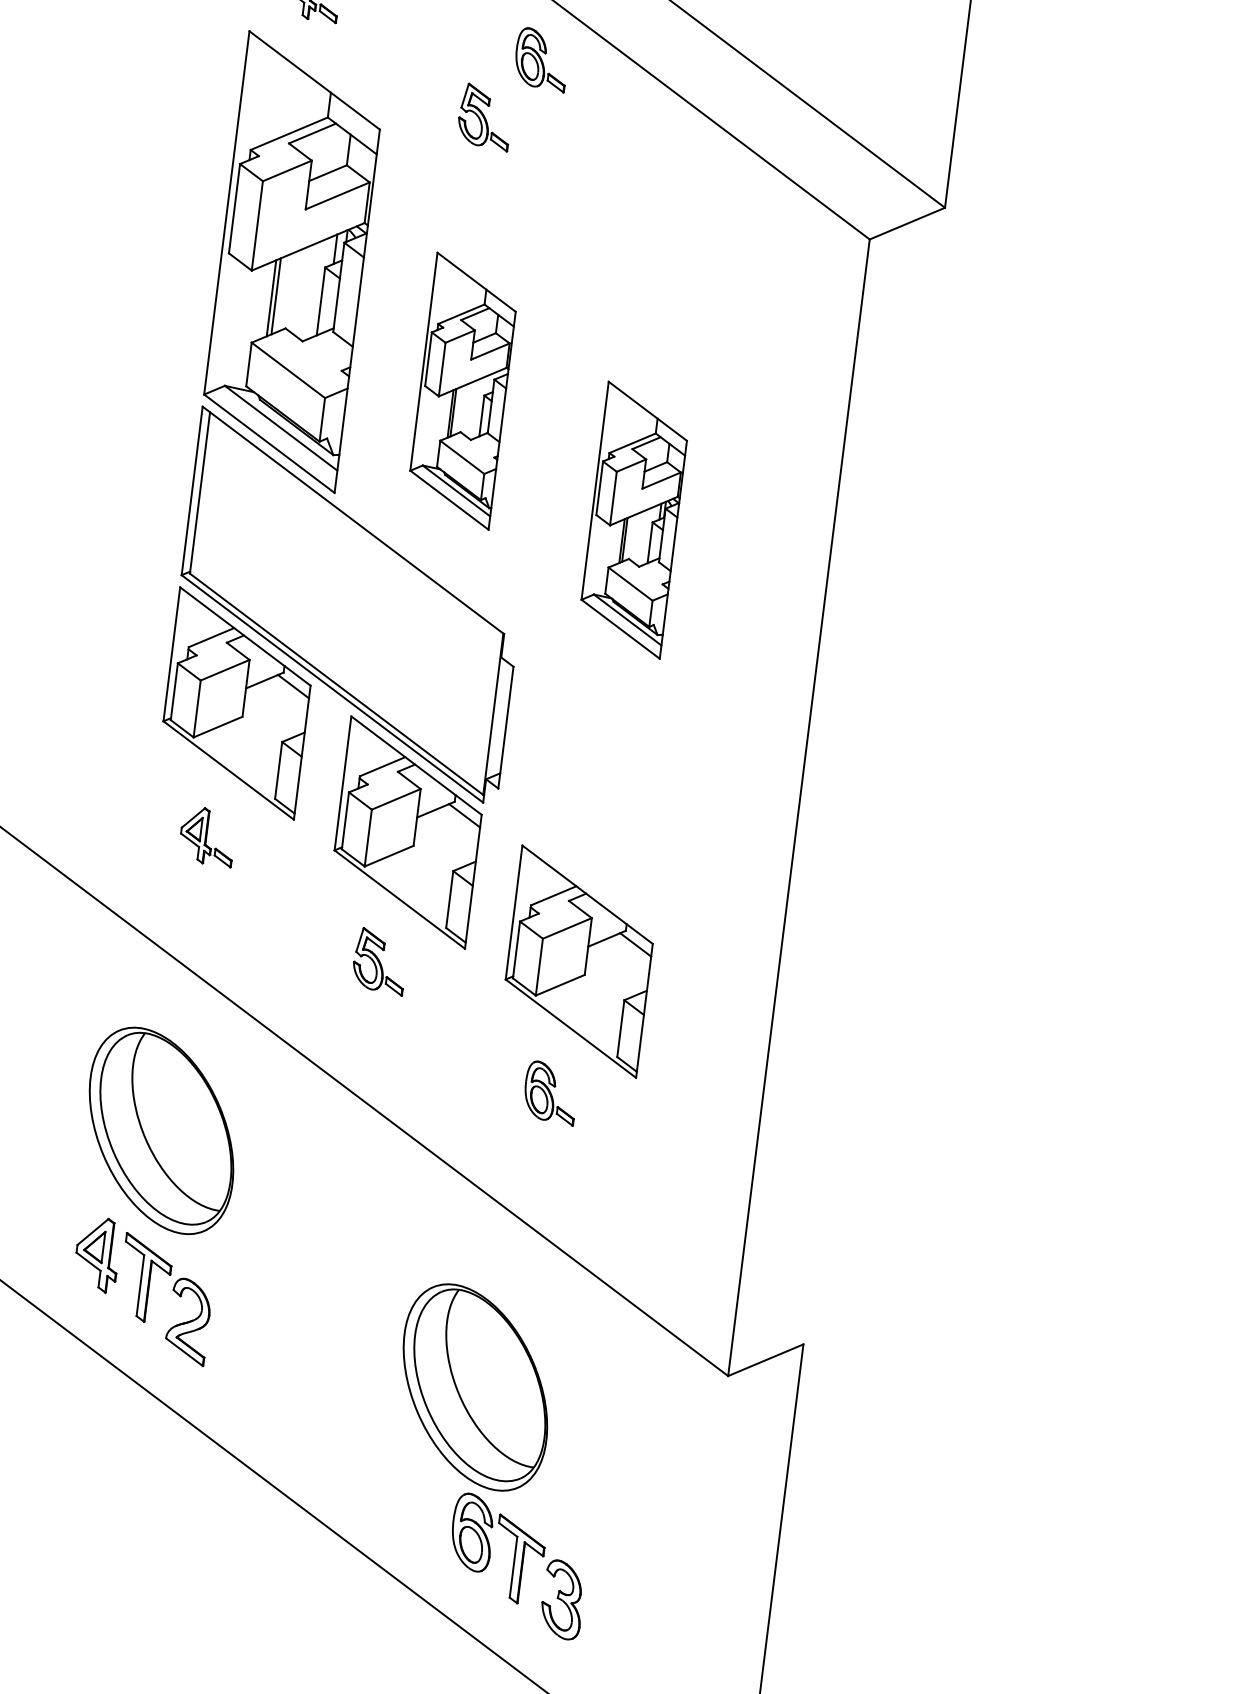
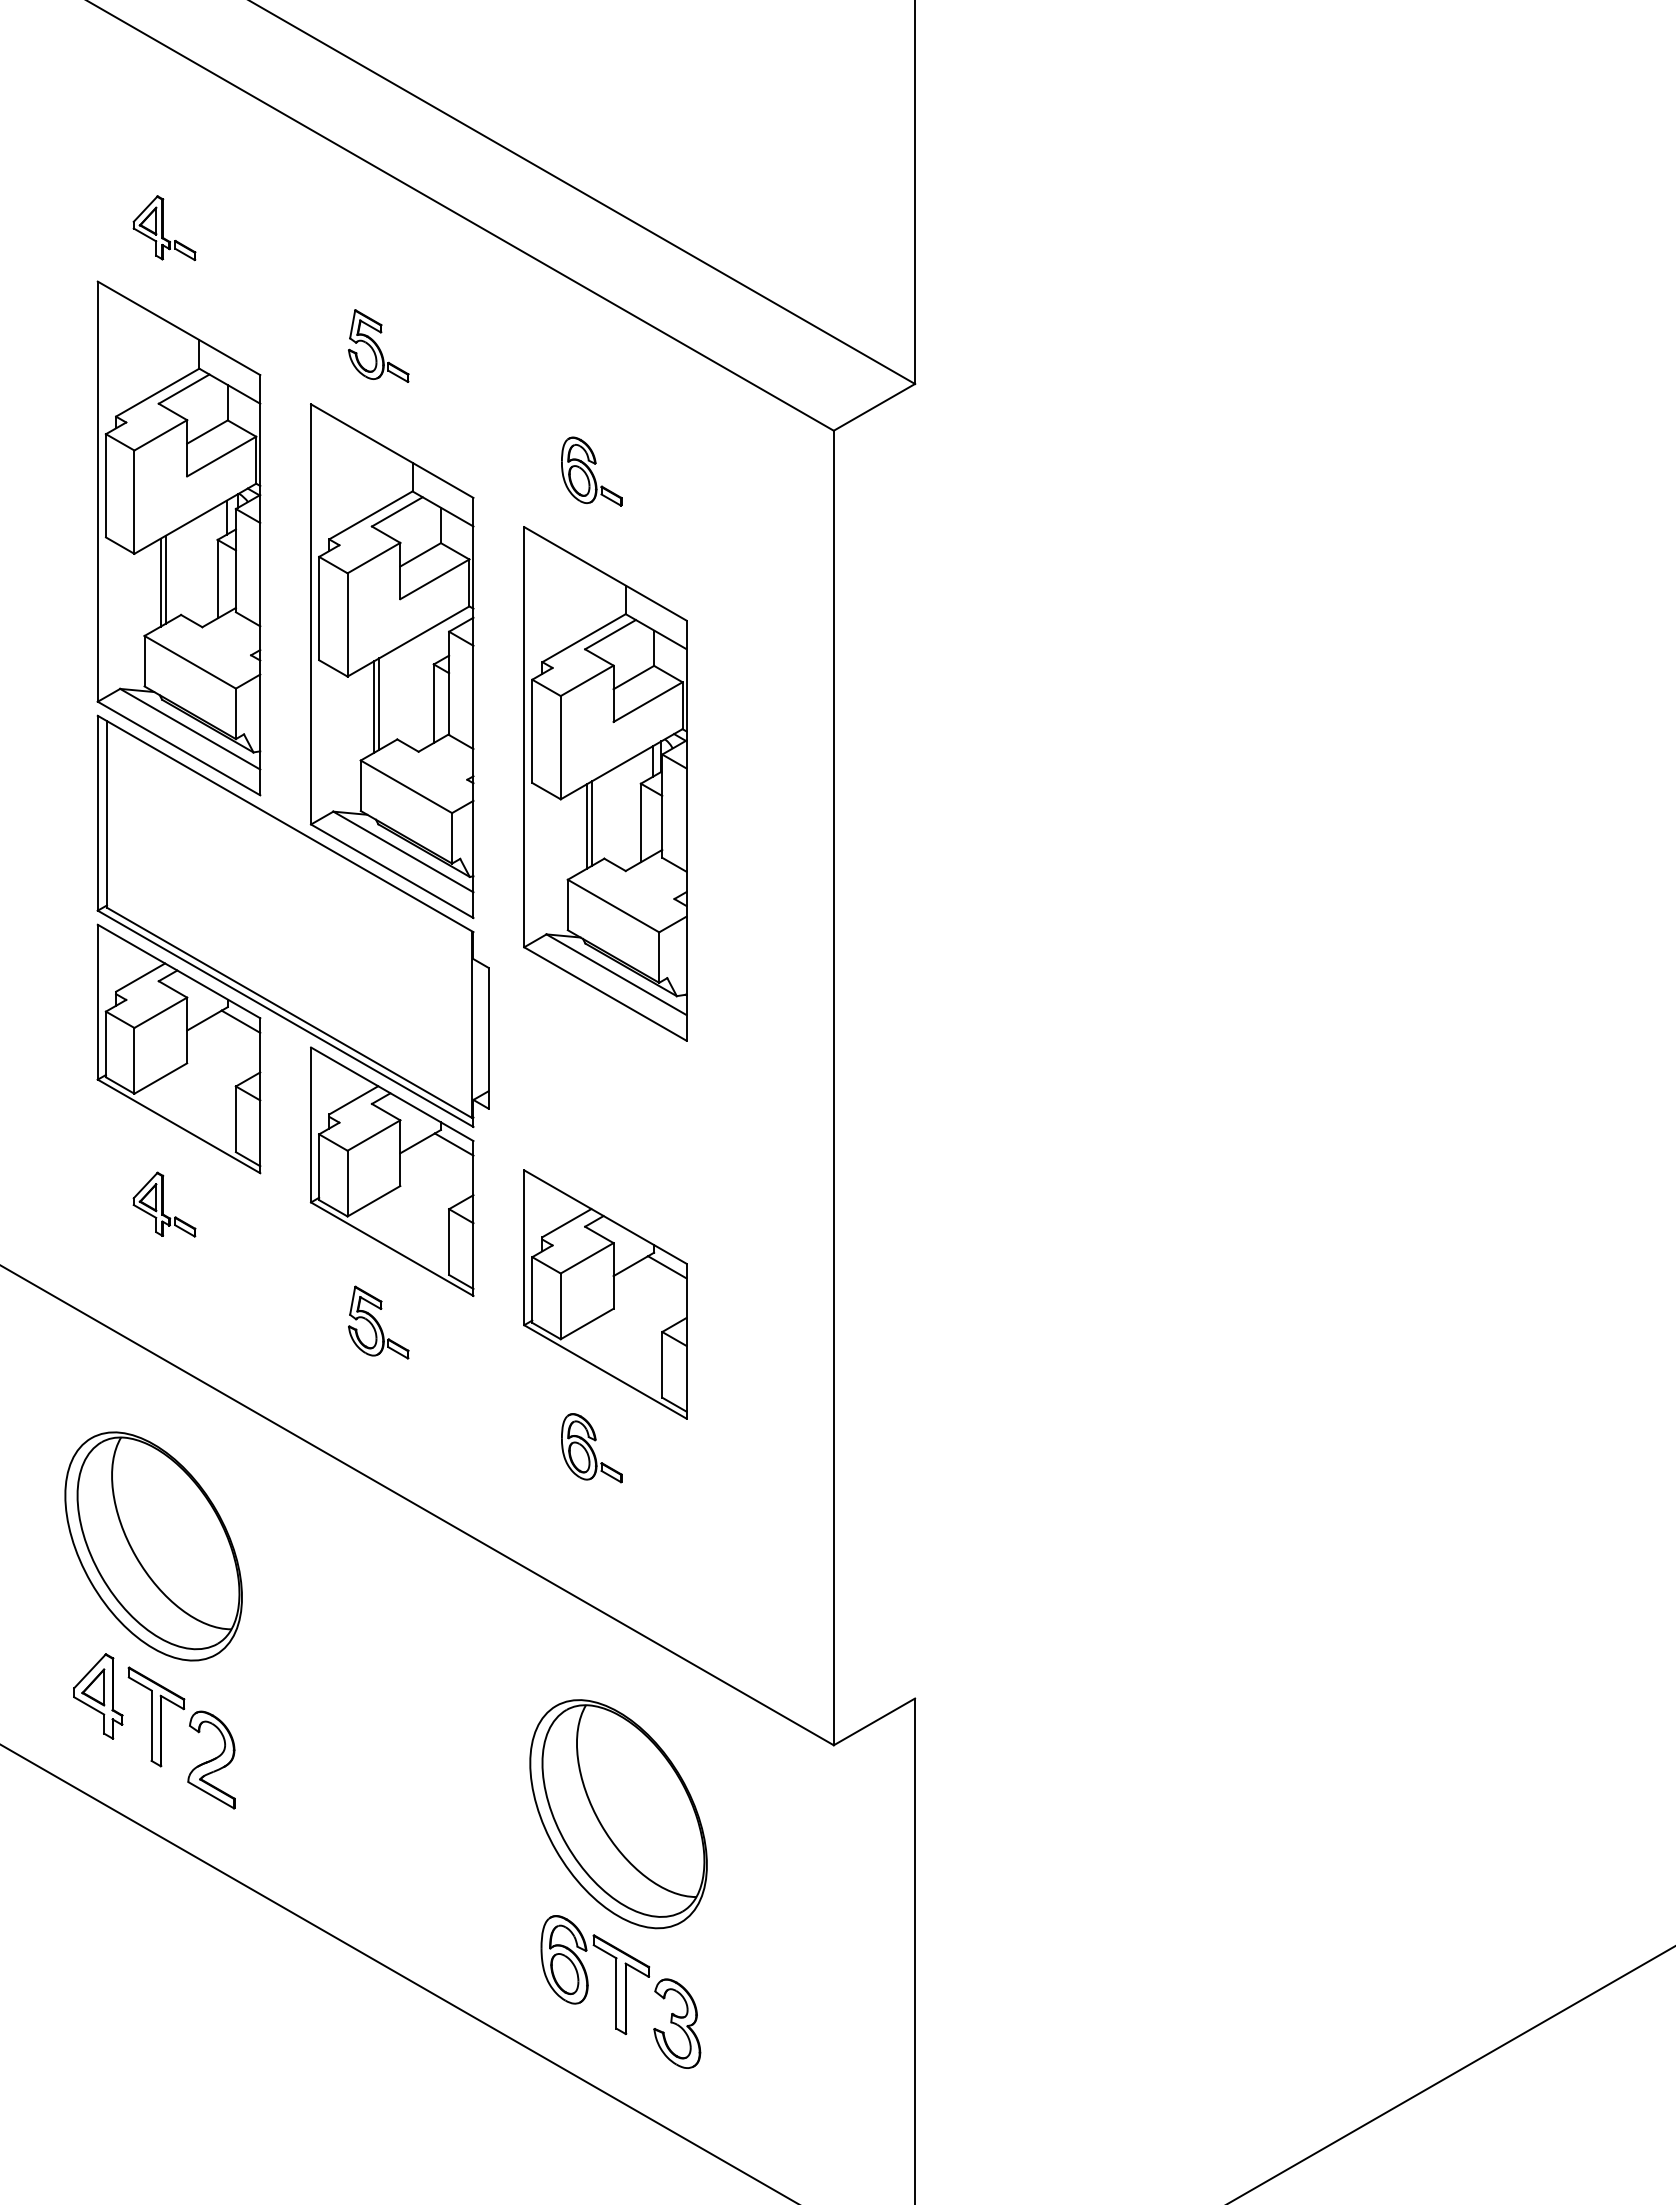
part: (541, 59) -> (591, 471), moved
part: (462, 391) -> (391, 661), size x1.67
part: (634, 519) -> (605, 783), size x1.67
part: (475, 1387) -> (618, 1814), moved

